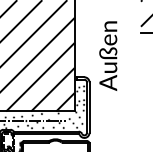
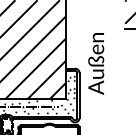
text: (108, 55) -> (96, 63), moved

